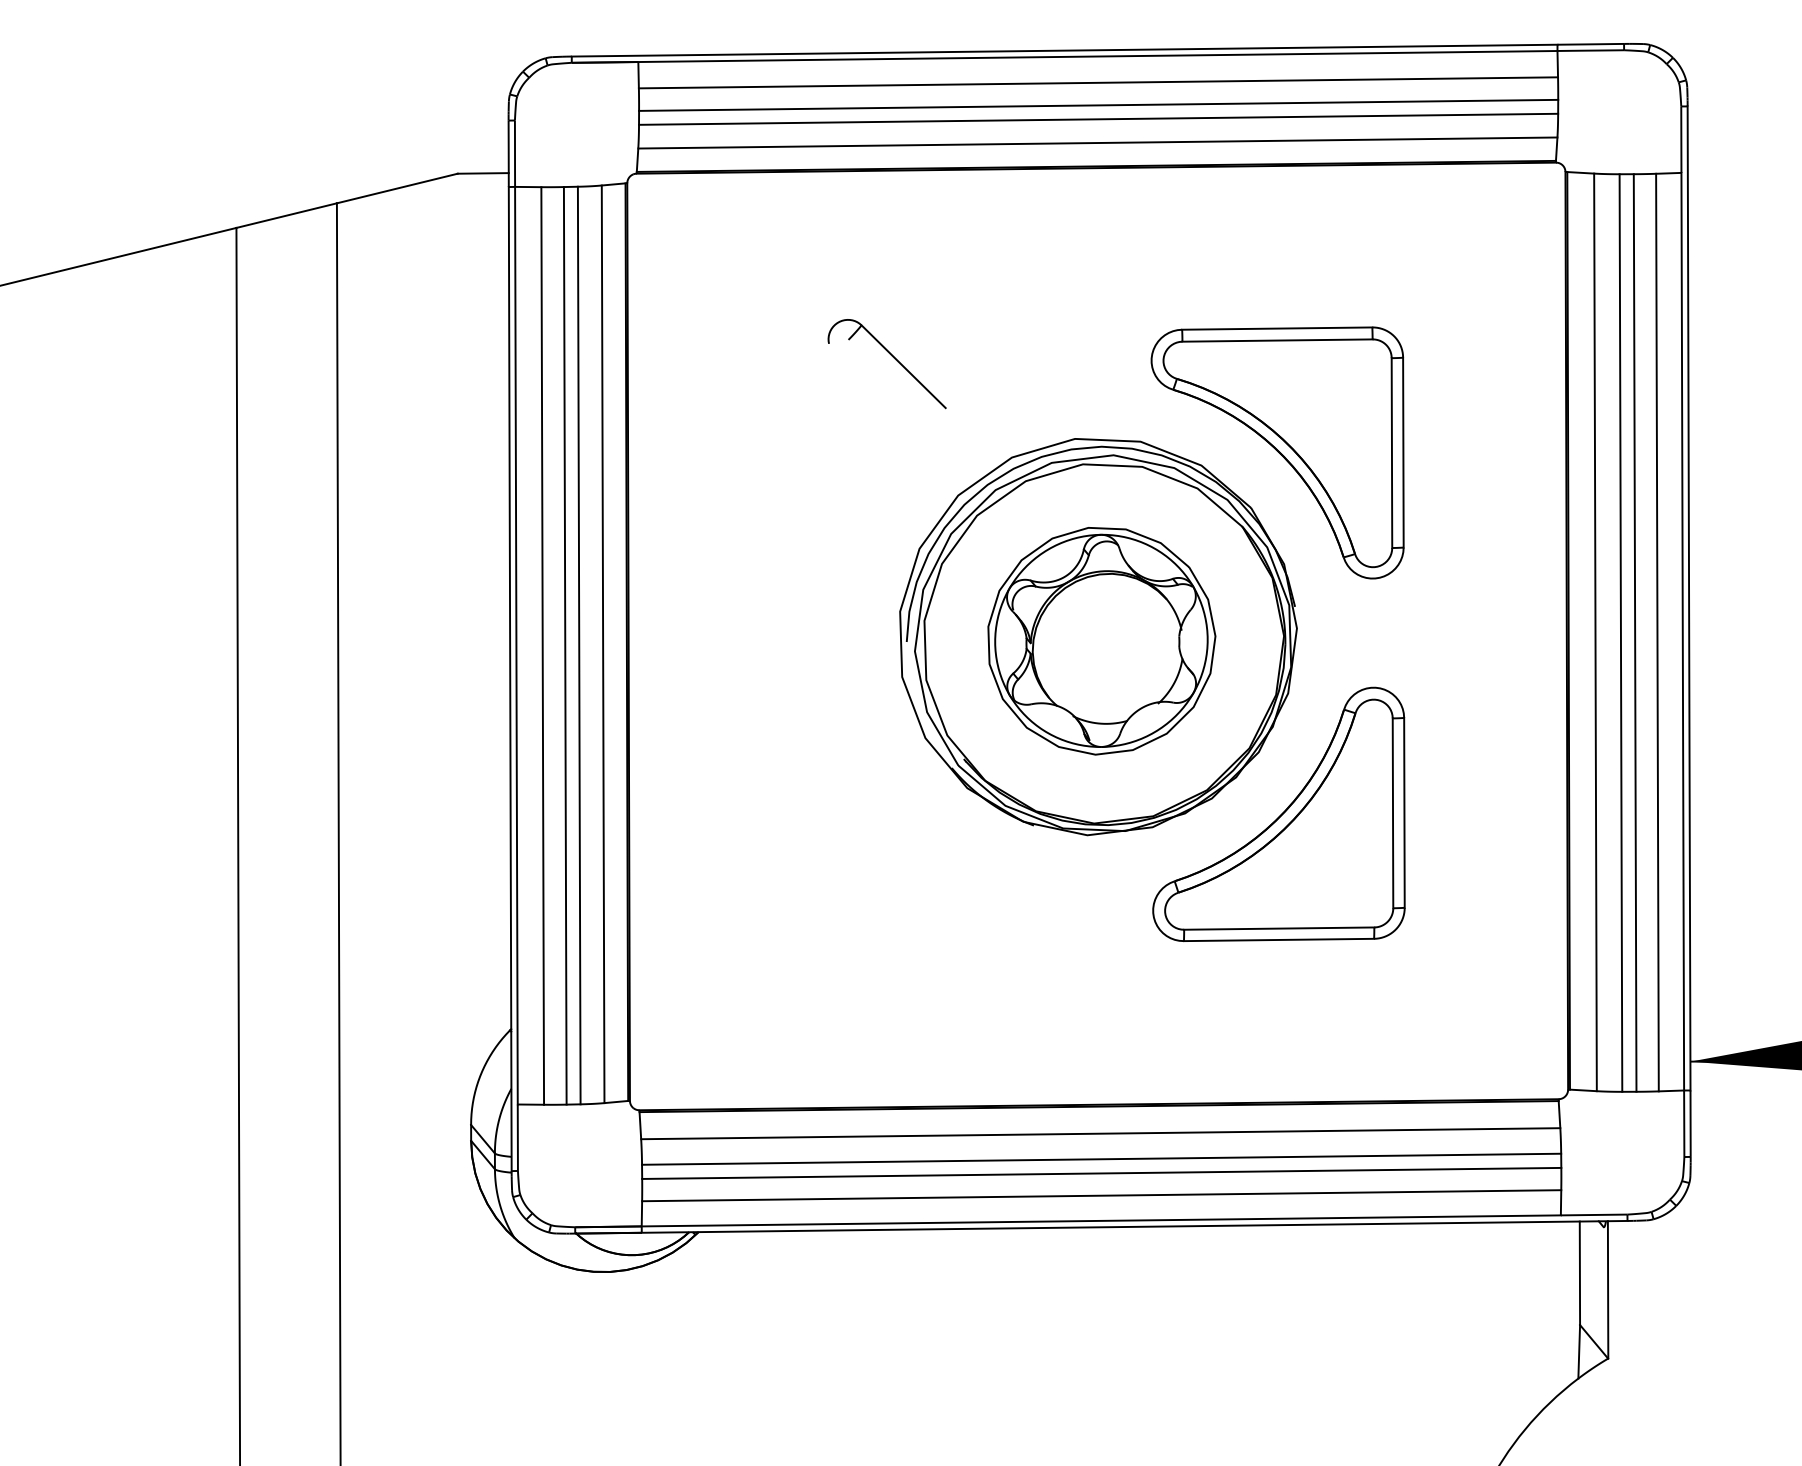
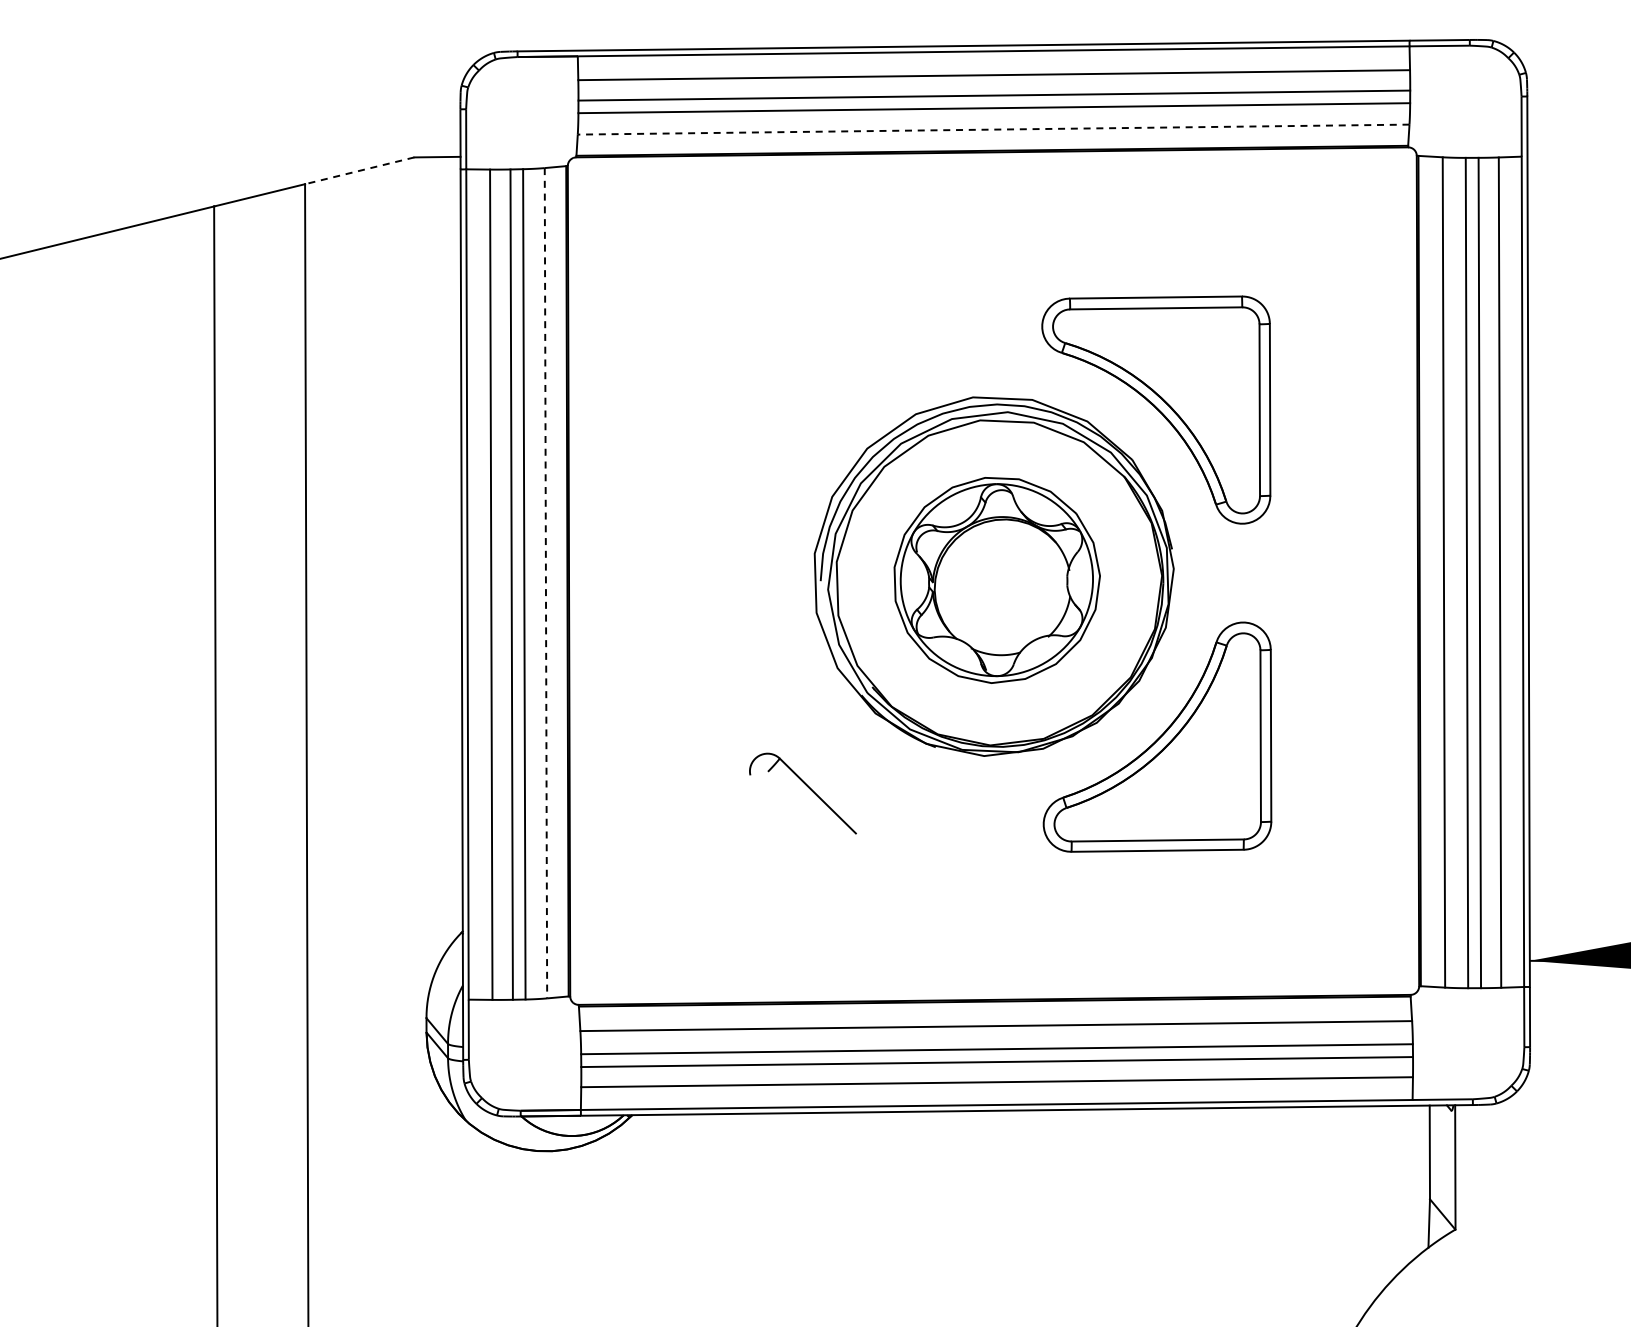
line: (1097, 142) -> (993, 129), solid -> dashed
line: (397, 188) -> (359, 170), solid -> dashed
part: (892, 357) -> (807, 787), moved
line: (602, 644) -> (545, 583), solid -> dashed

